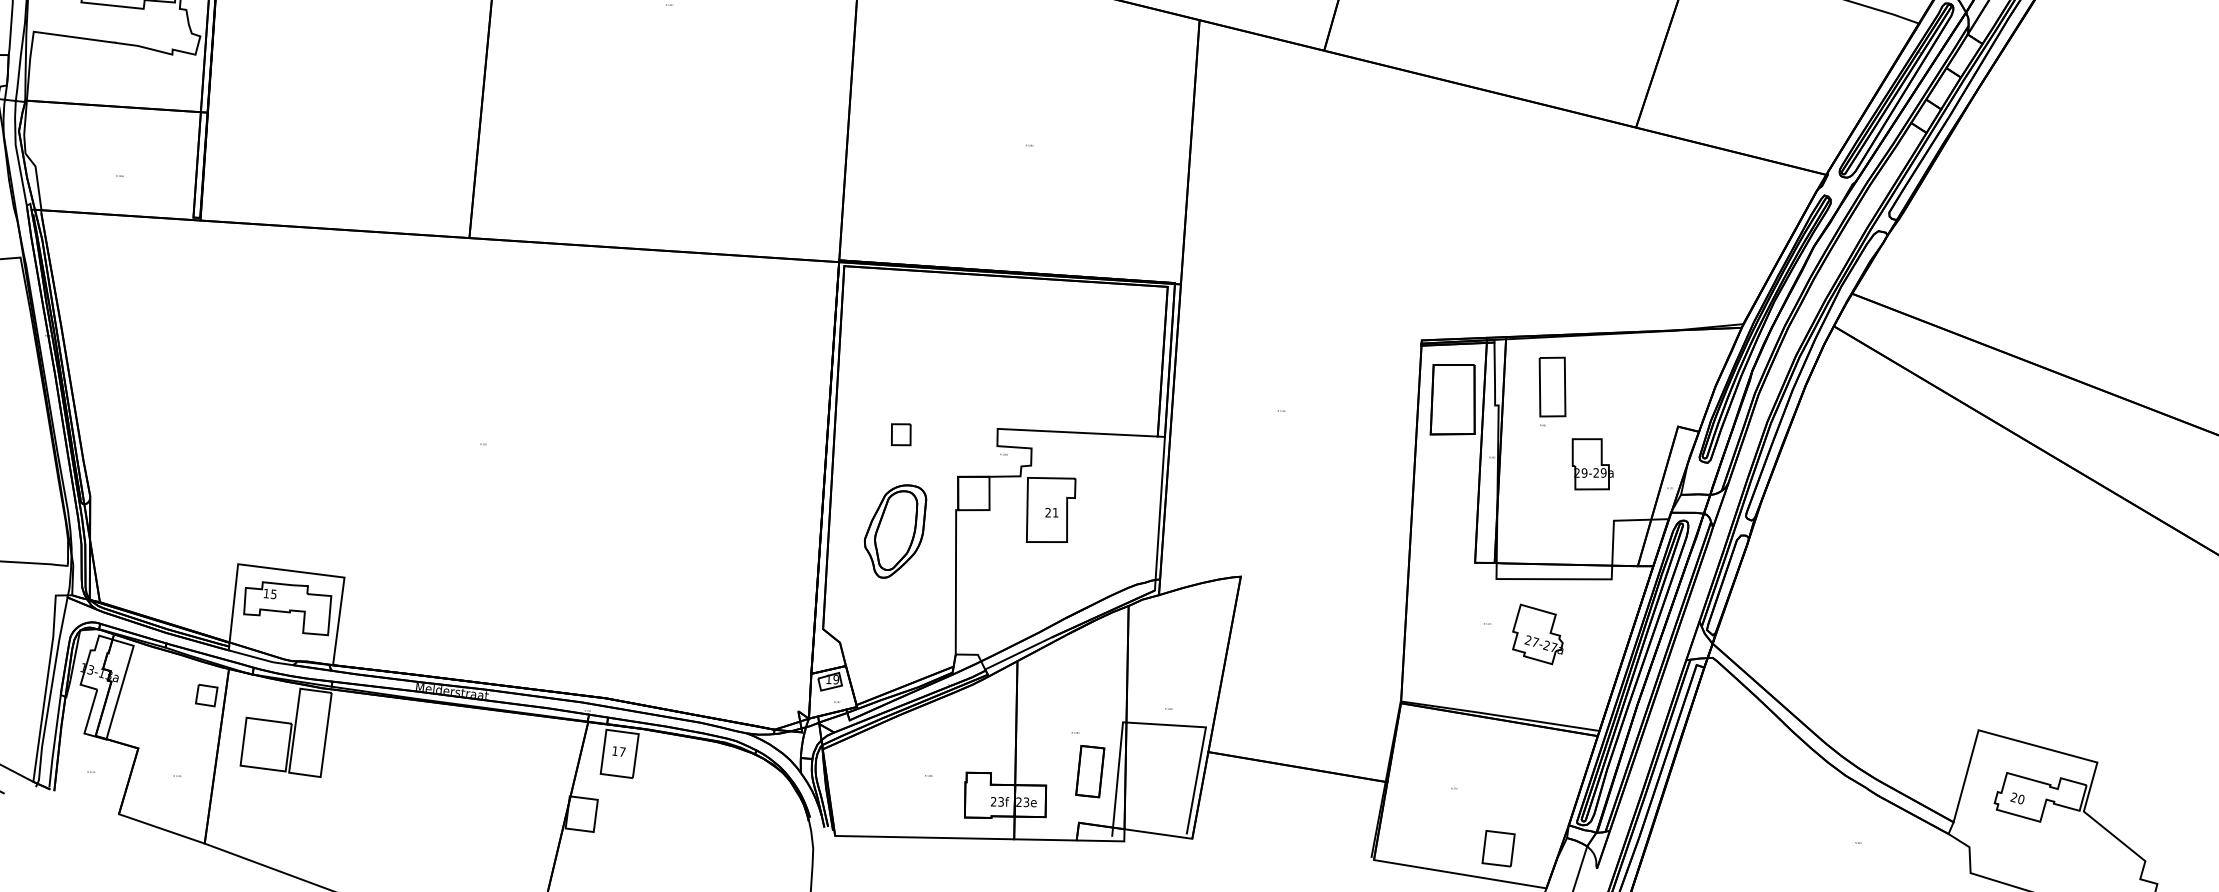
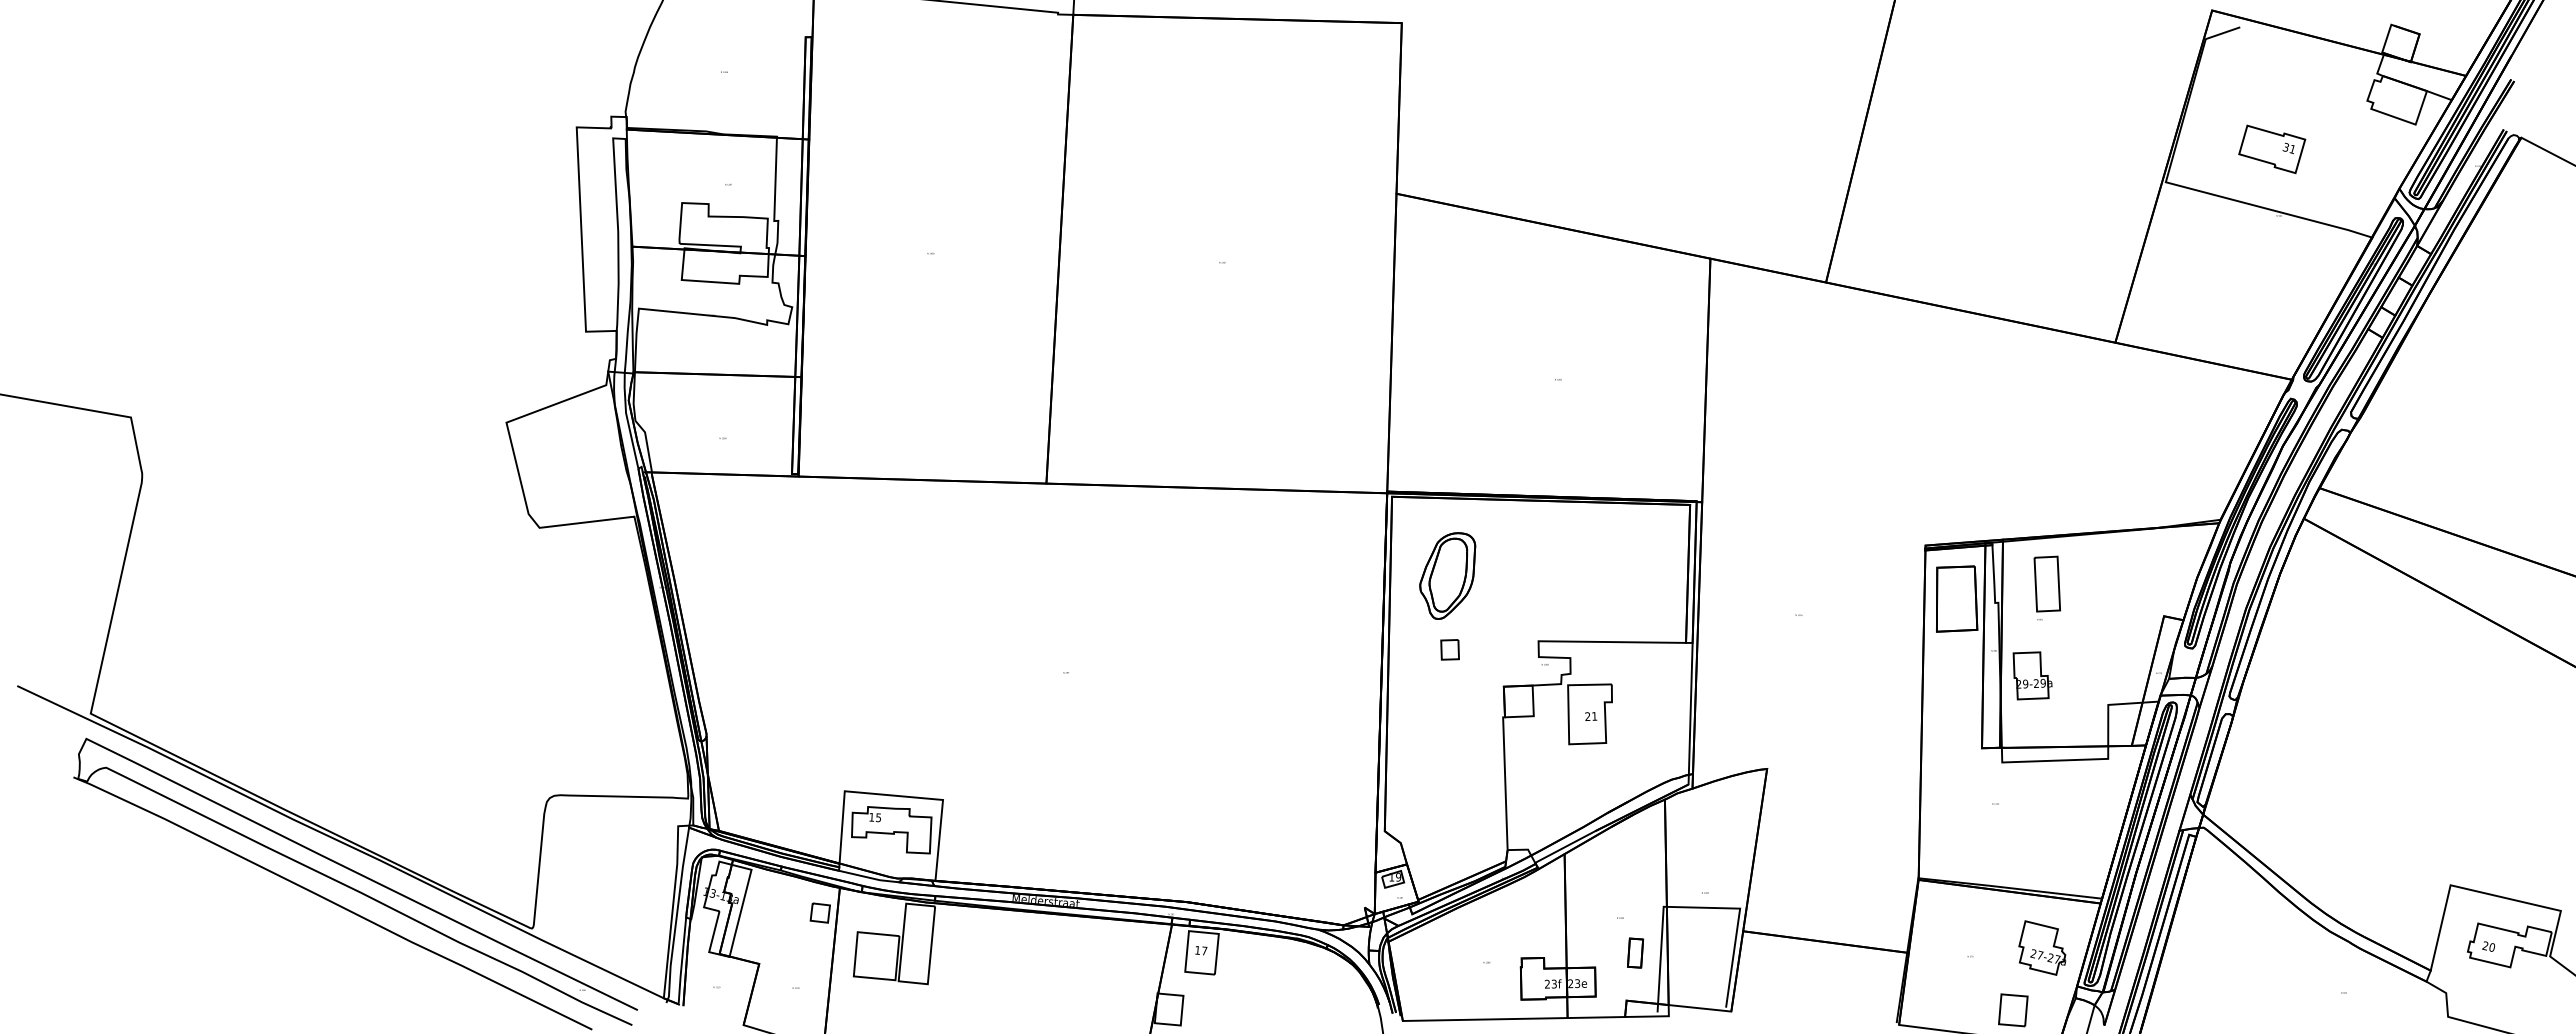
part: (1592, 464) -> (2032, 675), moved
part: (894, 530) -> (1447, 575), moved
part: (1538, 633) -> (2042, 947), moved
part: (1090, 770) -> (1635, 952), size x0.62

